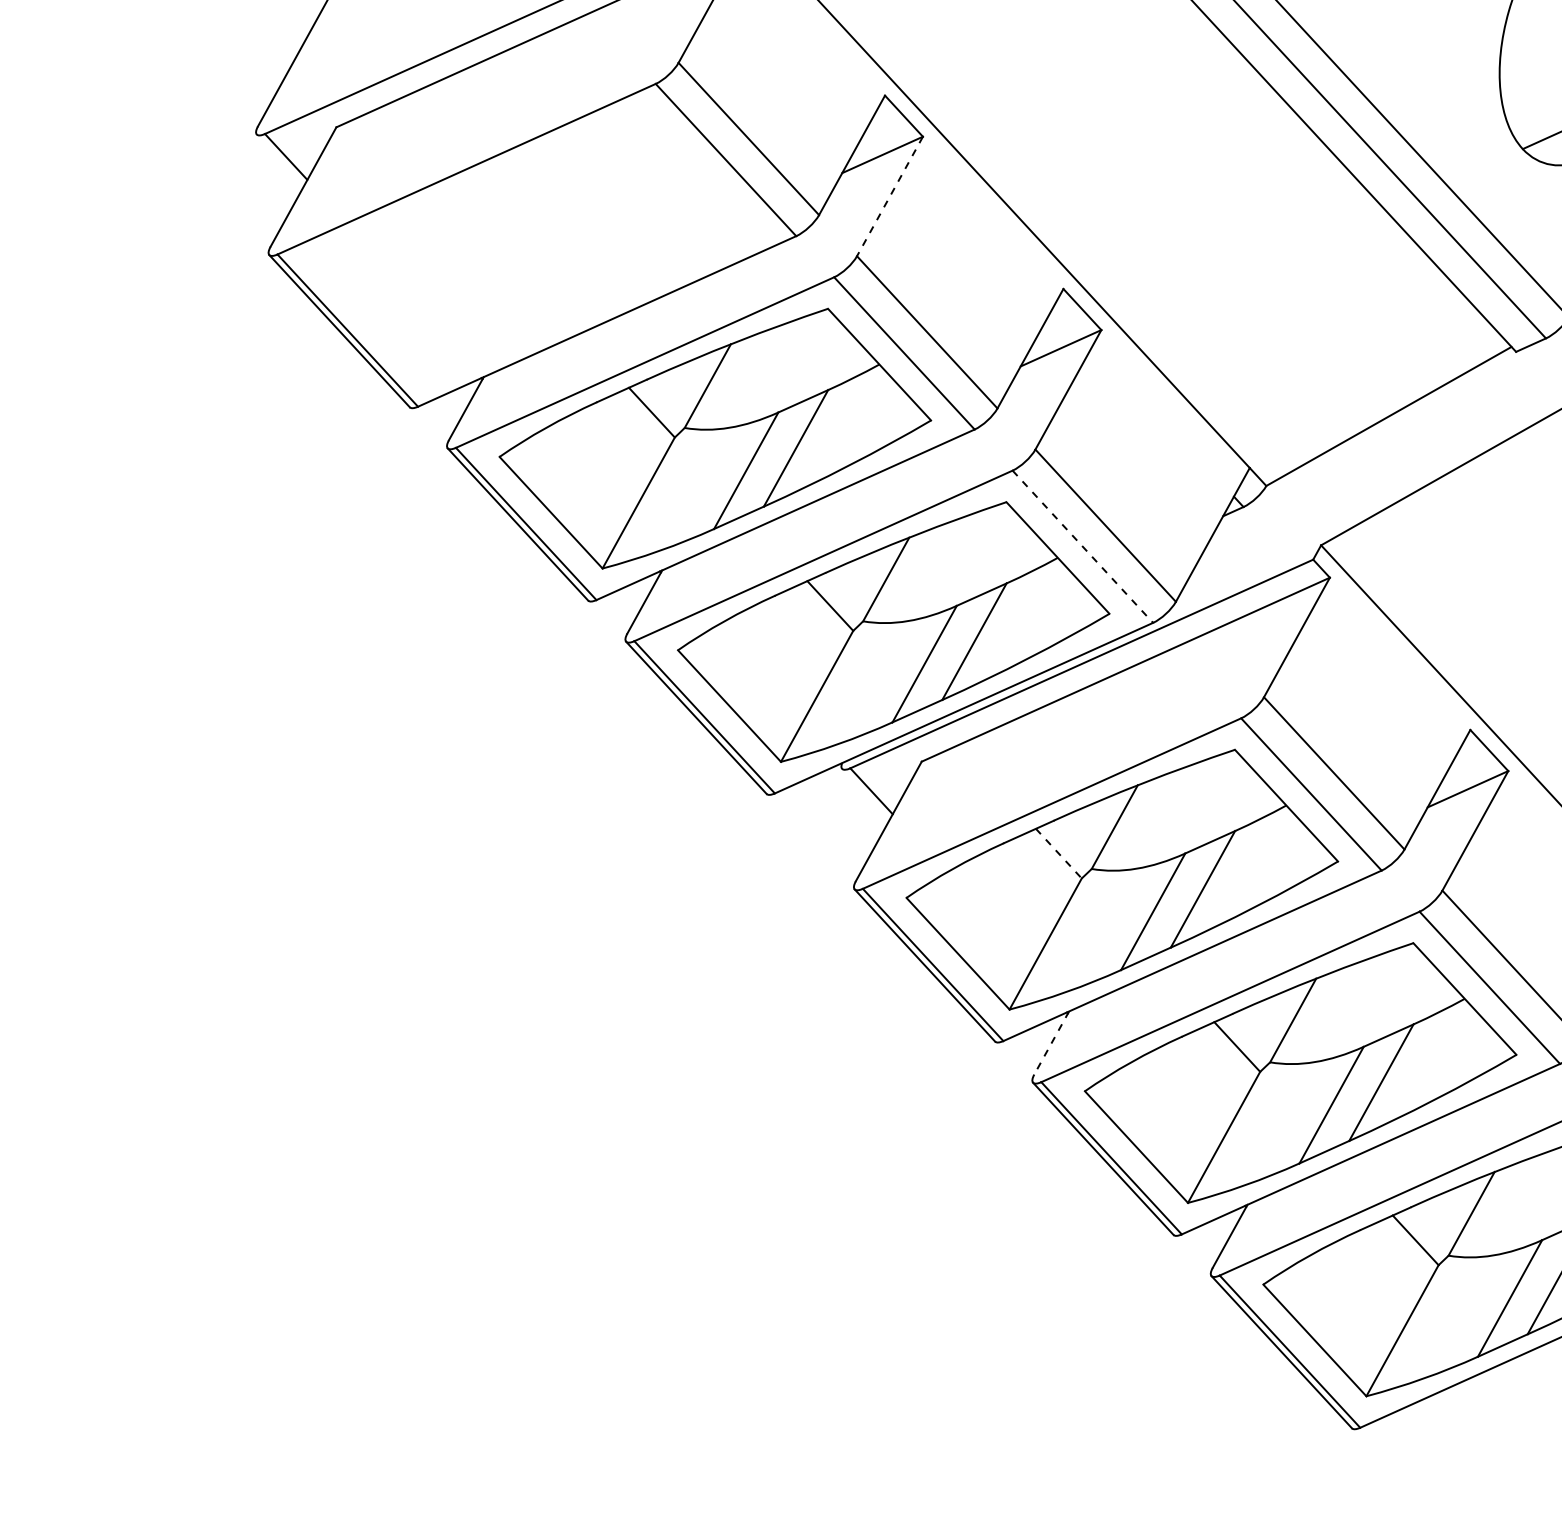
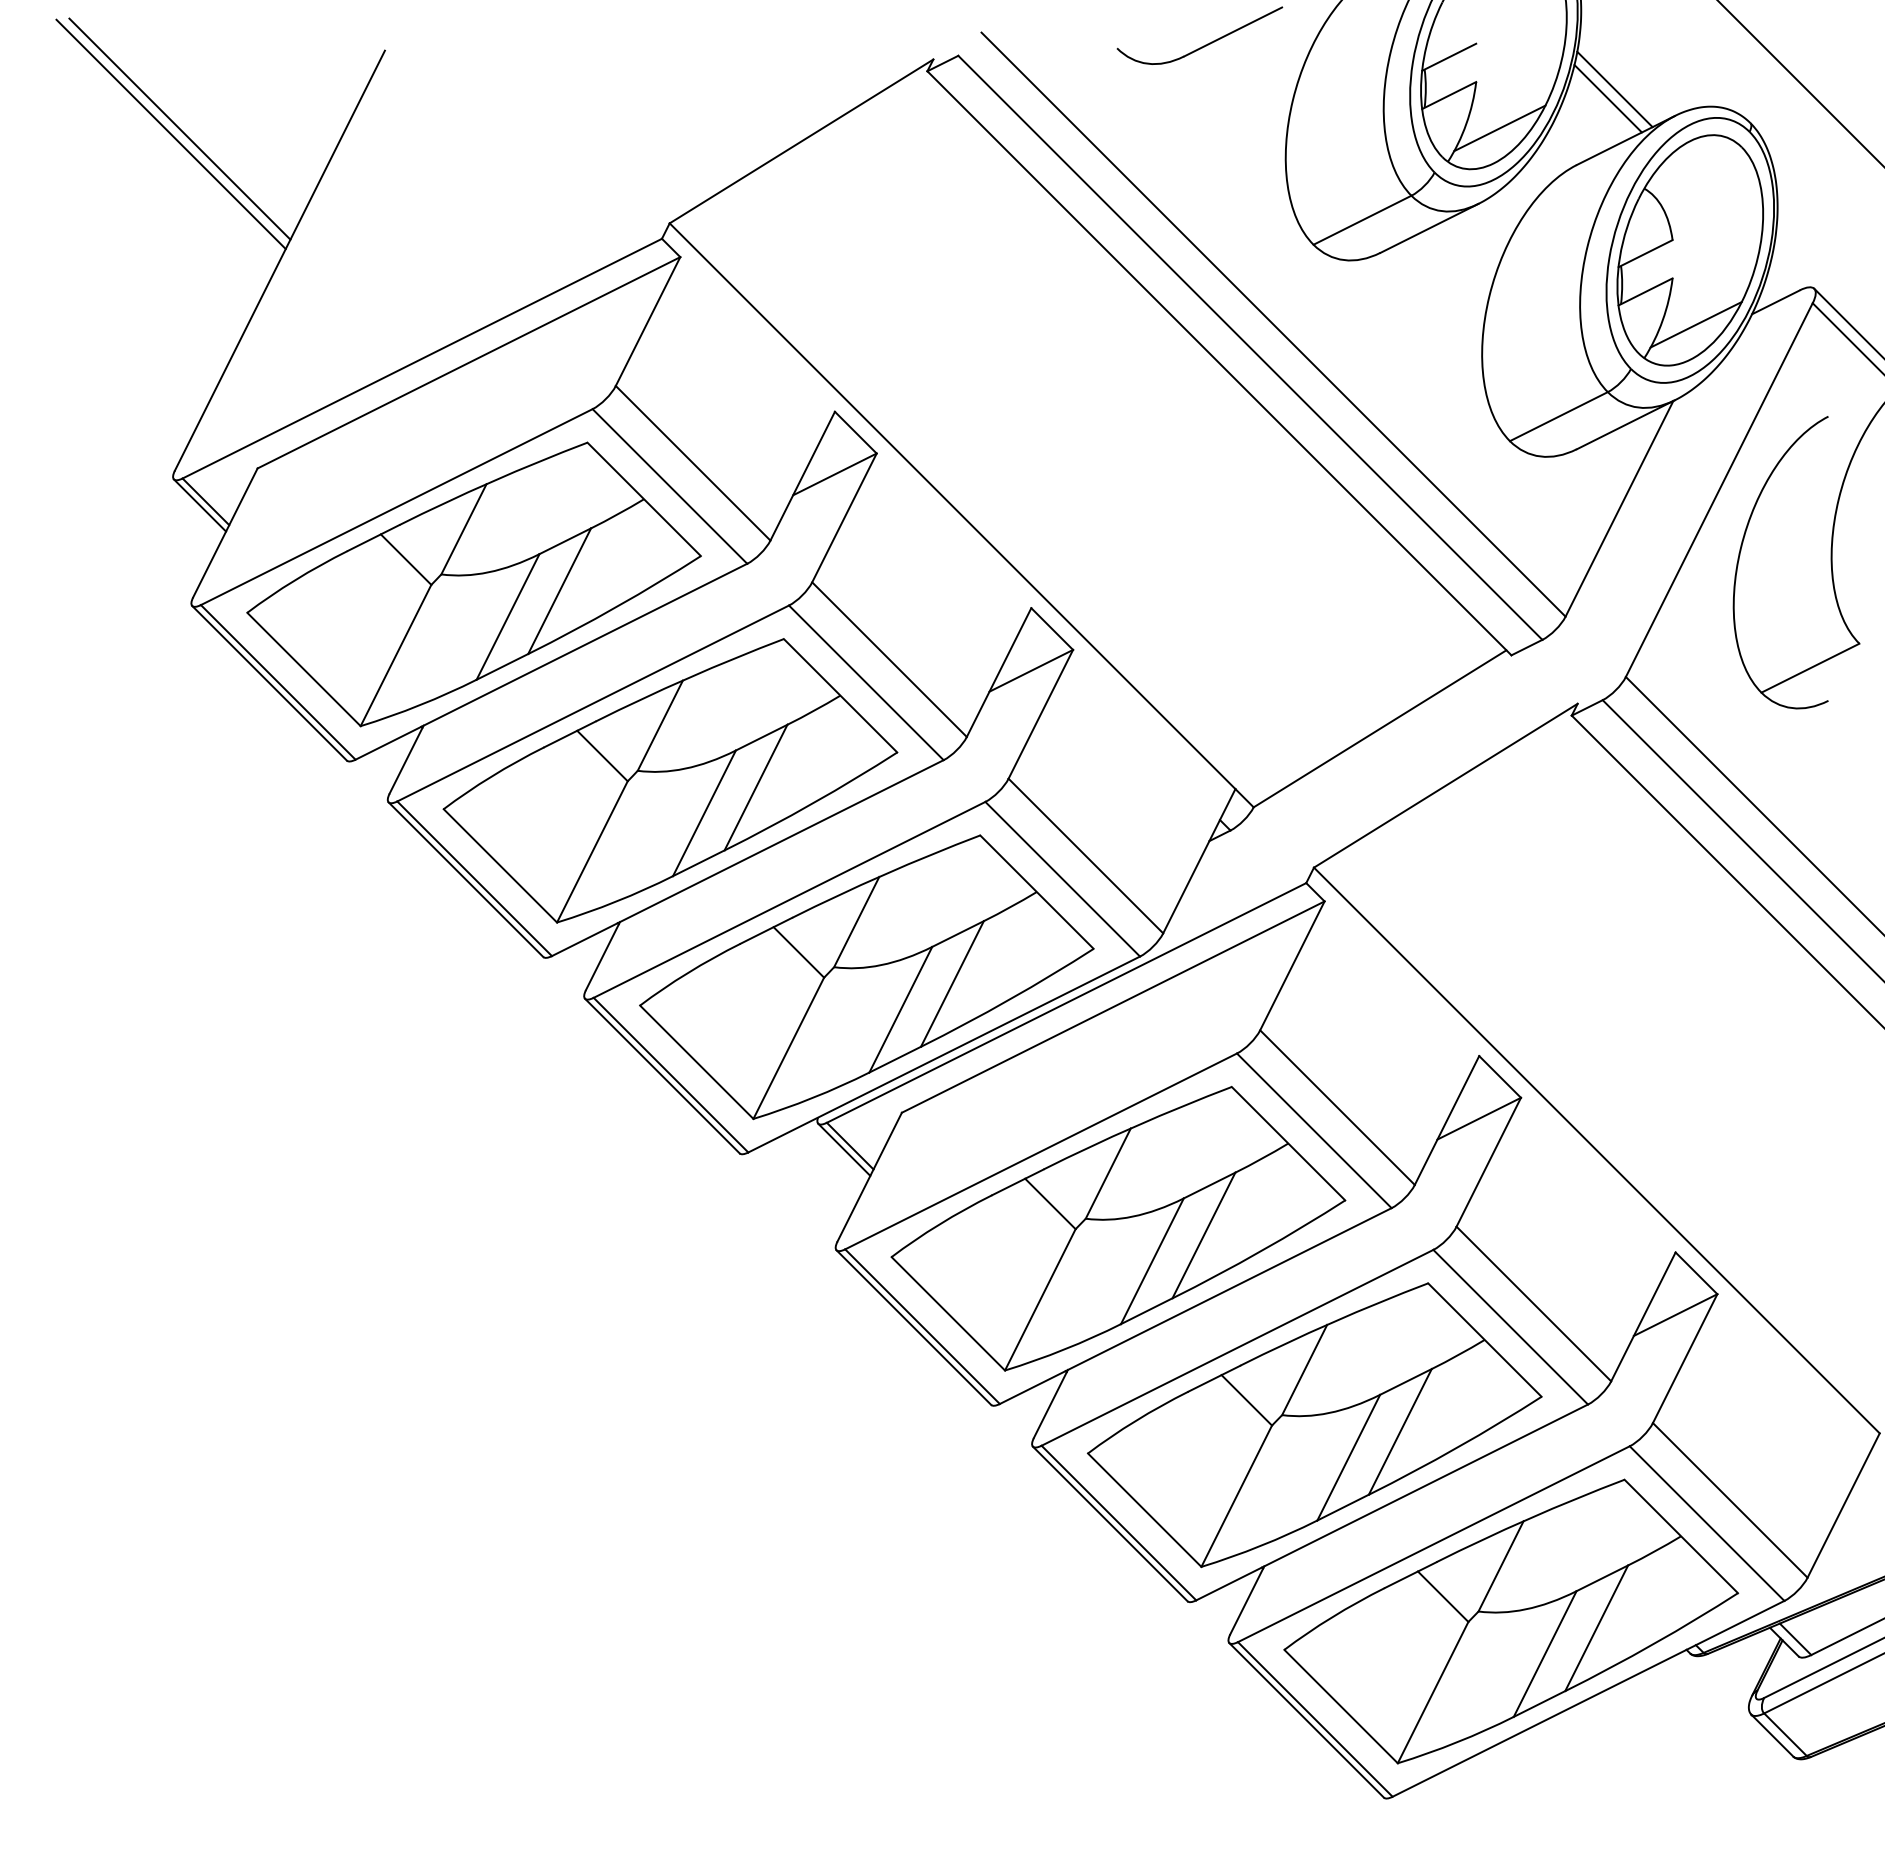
line: (279, 160) -> (199, 505), added
line: (890, 197) -> (844, 518), dashed -> solid
part: (536, 245) -> (473, 584), added
line: (1083, 547) -> (1063, 879), dashed -> solid
line: (866, 794) -> (844, 1149), added
line: (1058, 853) -> (1050, 1203), dashed -> solid
line: (1051, 1043) -> (1050, 1404), dashed -> solid

